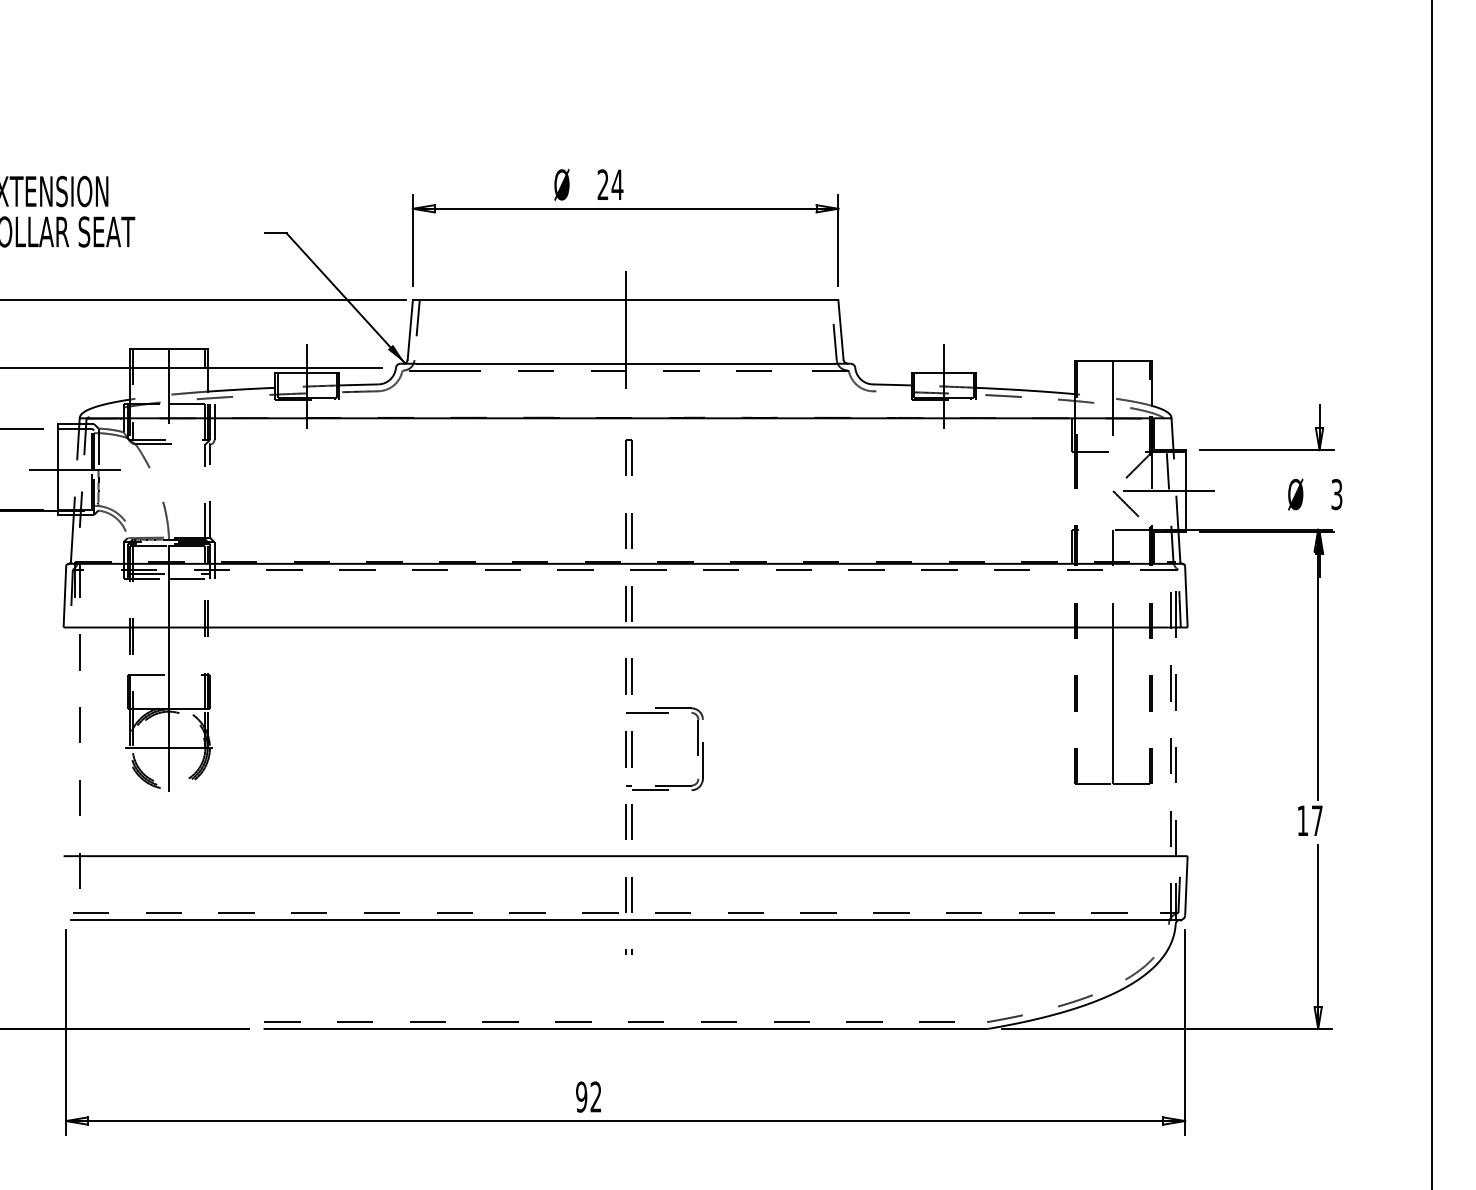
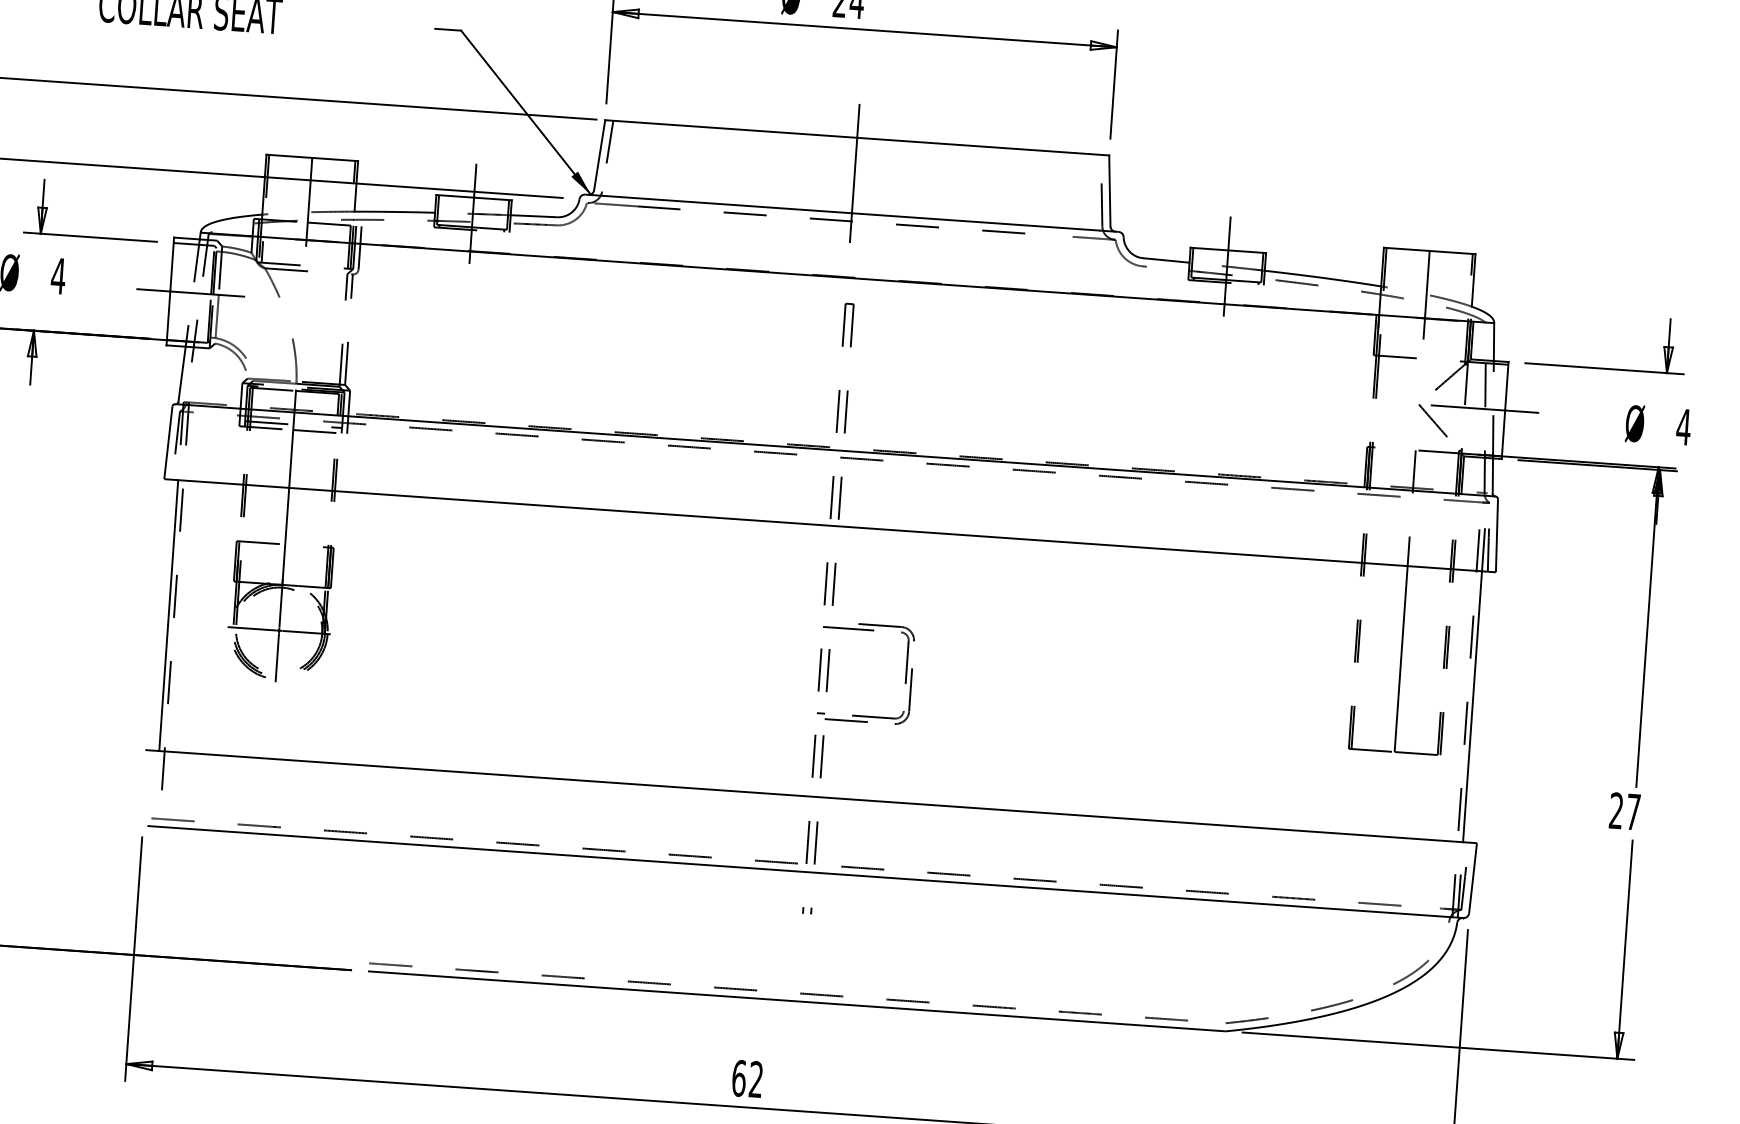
text: (1336, 494) -> (1683, 427), 3 -> 4
line: (75, 741) -> (168, 615), added
line: (1175, 741) -> (1472, 706), dashed -> solid
text: (1302, 820) -> (1616, 810), 17 -> 27
text: (581, 1096) -> (738, 1077), 92 -> 62

